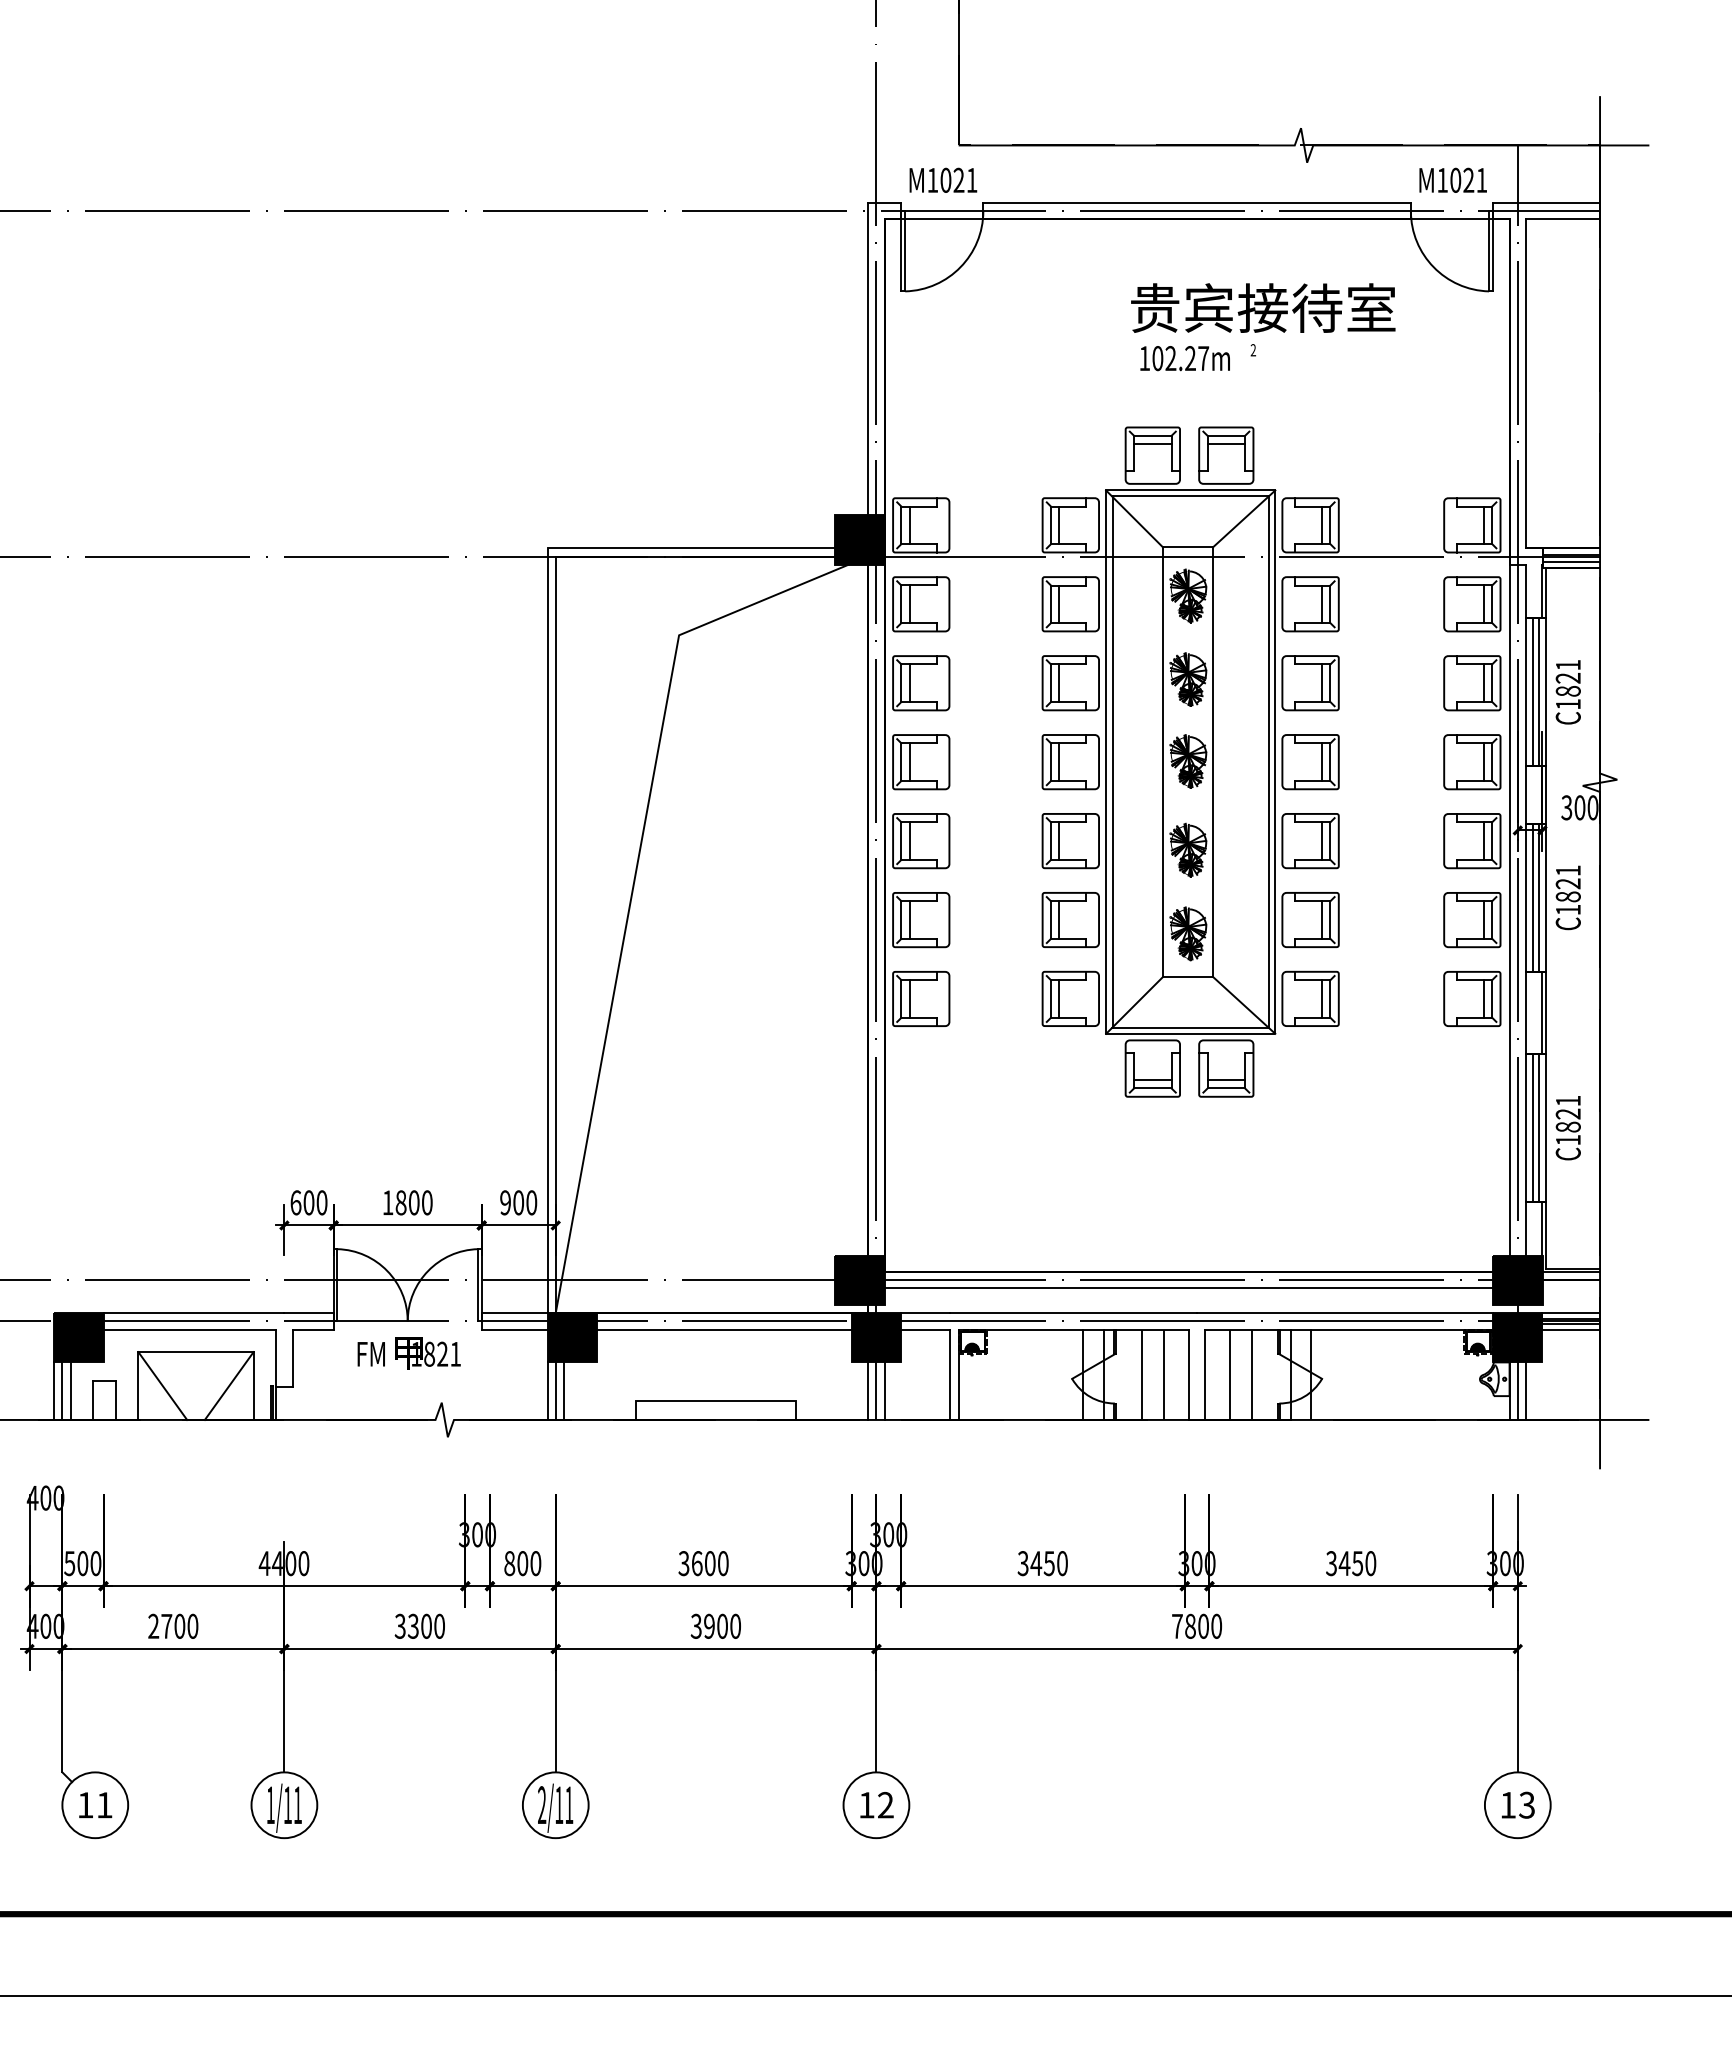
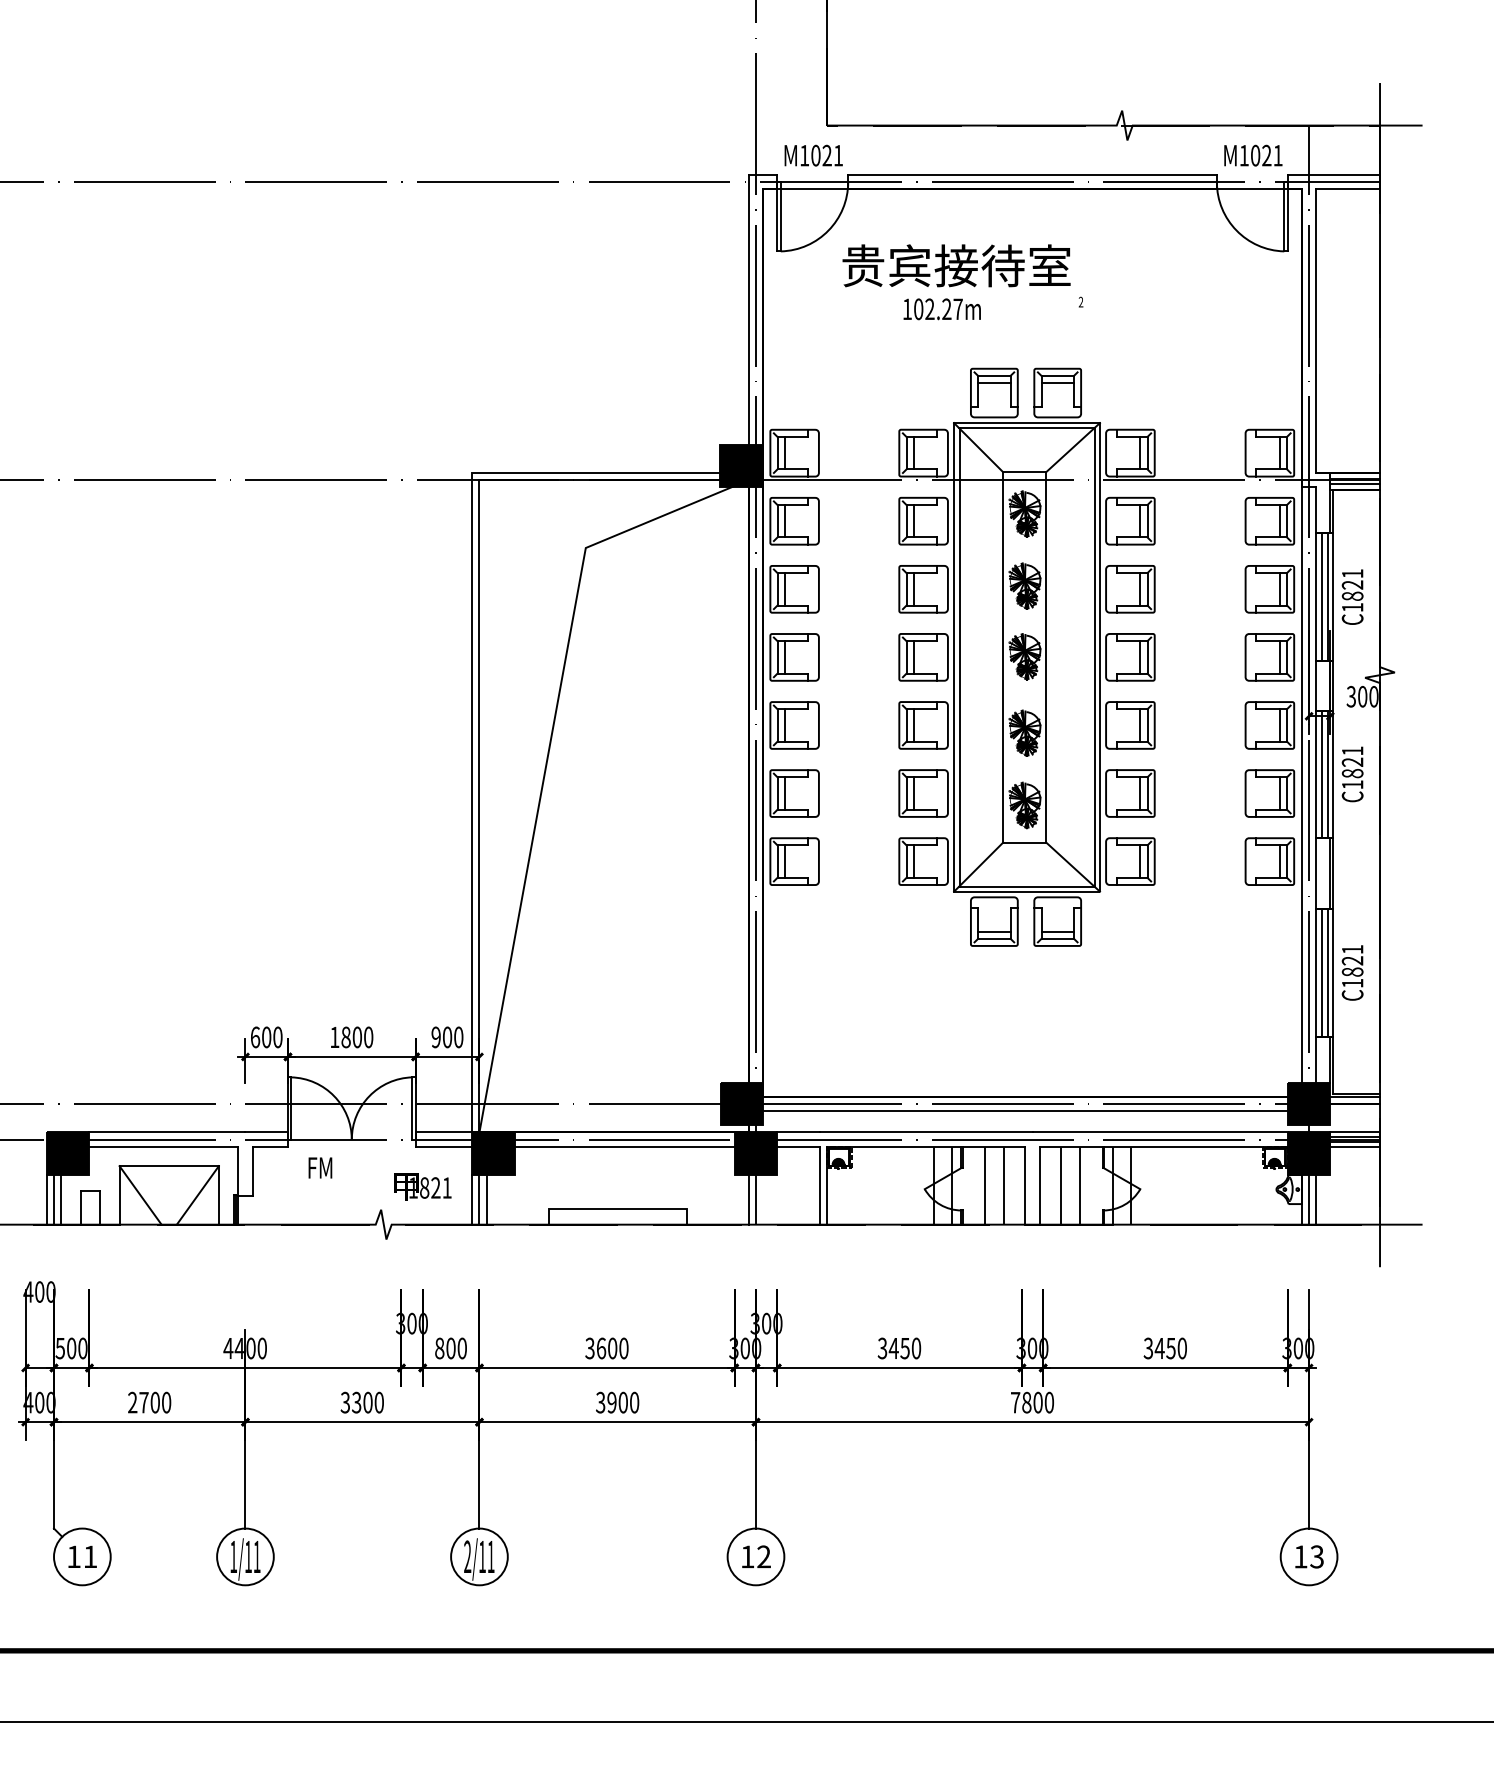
text: (1263, 307) -> (956, 265), moved
text: (1184, 358) -> (941, 309), moved
text: (427, 1352) -> (422, 1186), moved
line: (885, 1390) -> (763, 1199), removed

